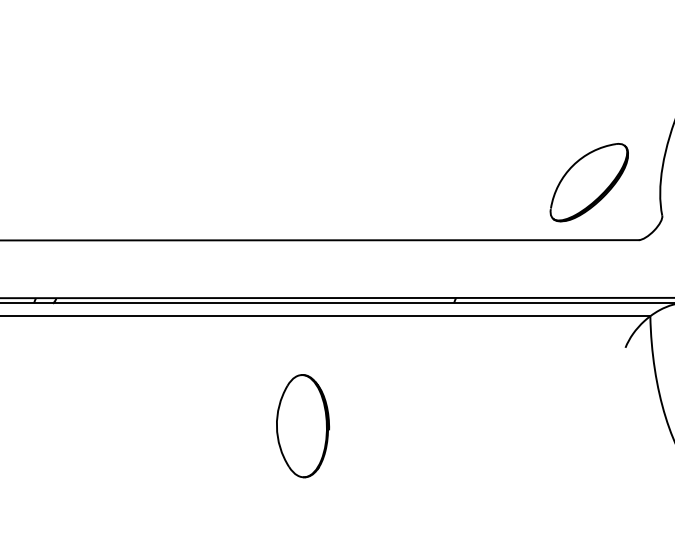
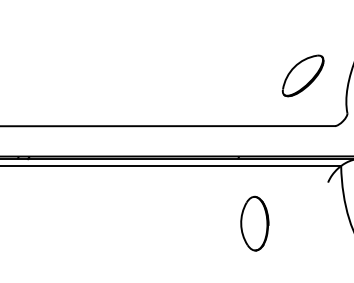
part: (590, 181) -> (303, 75), moved
part: (302, 425) -> (254, 223), moved

